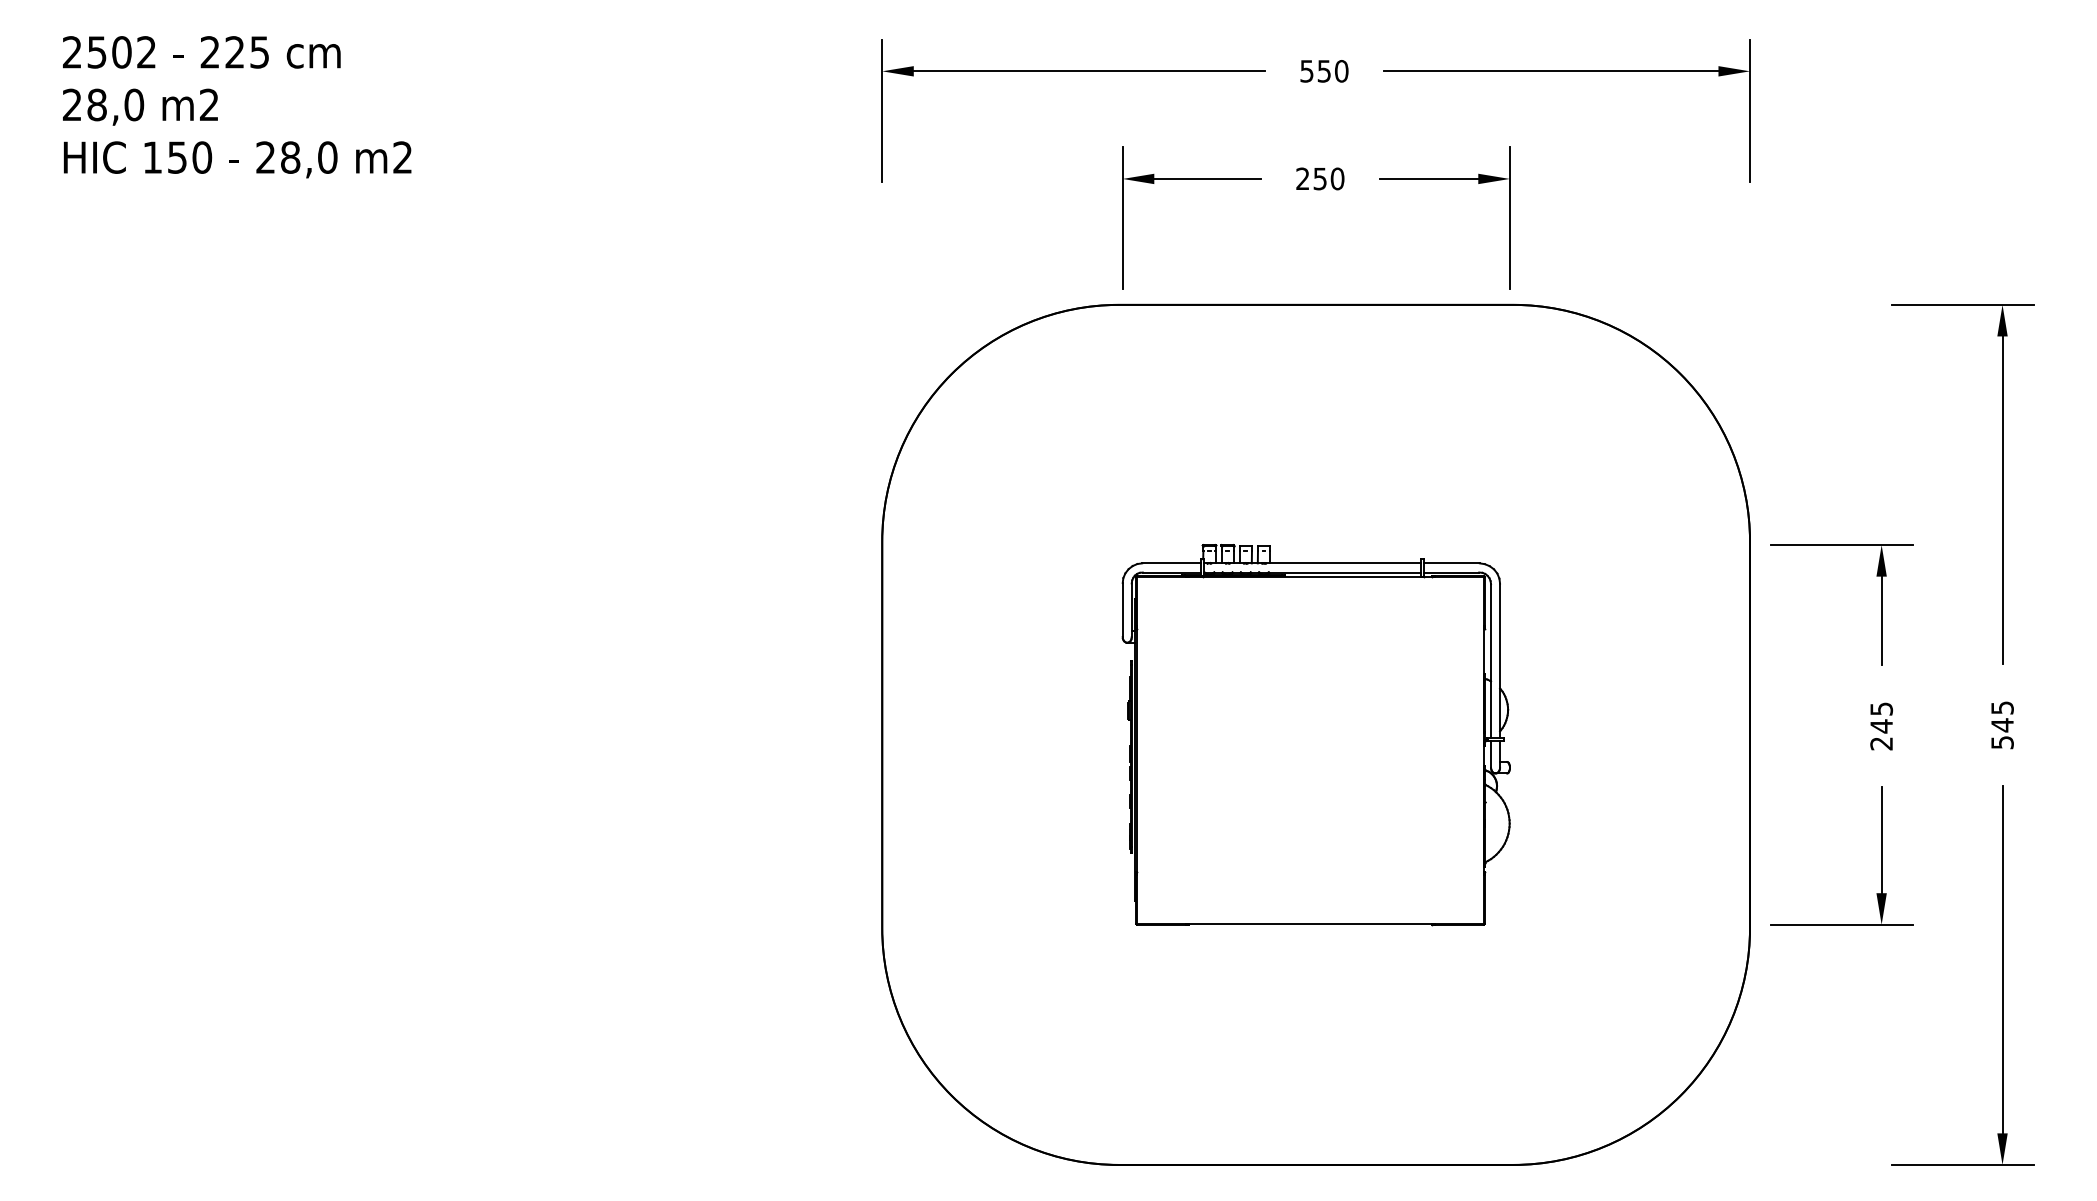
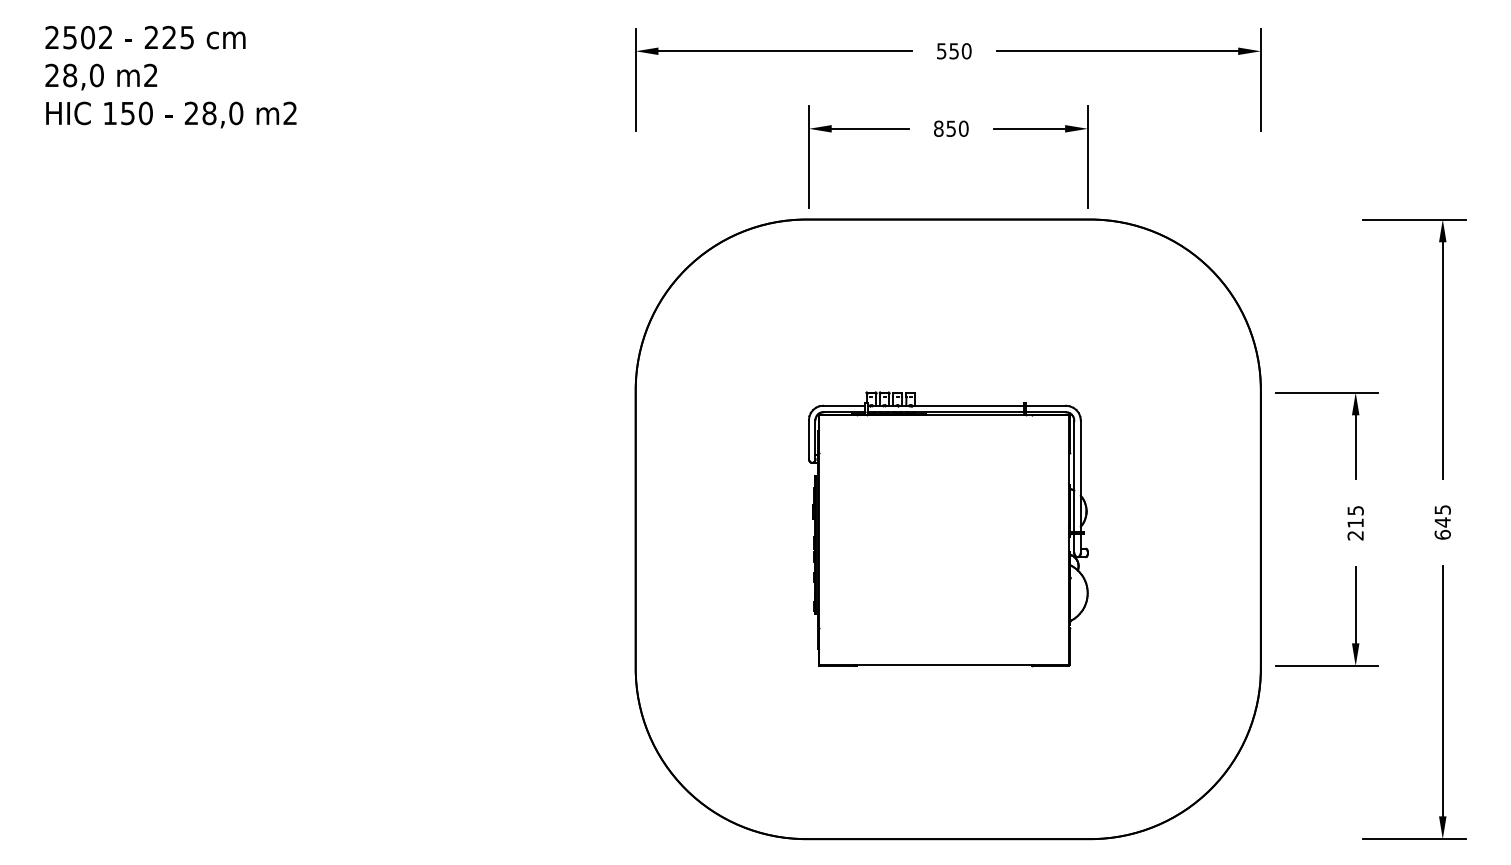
text: (1302, 178) -> (938, 128), 250 -> 850
text: (1881, 726) -> (1355, 523), 245 -> 215
text: (2002, 742) -> (1442, 534), 545 -> 645

